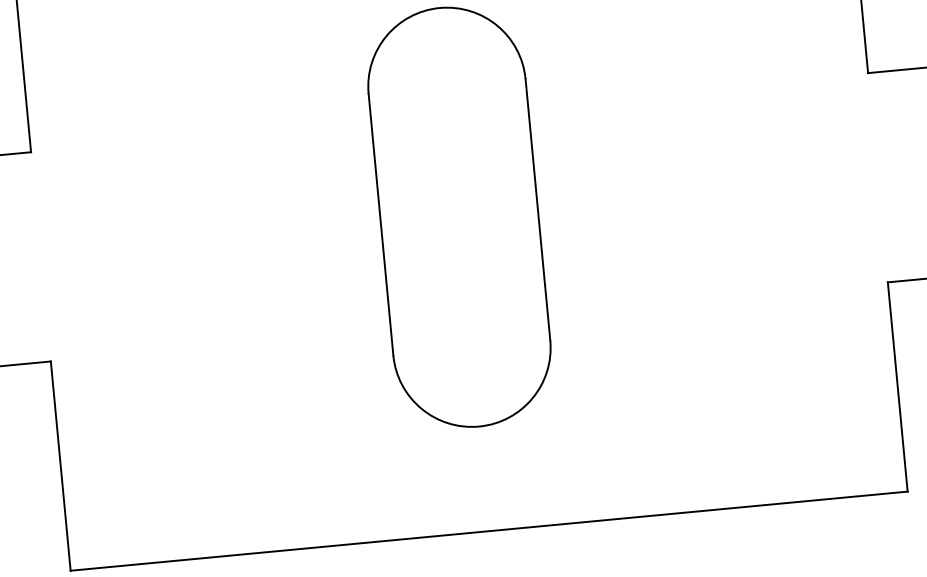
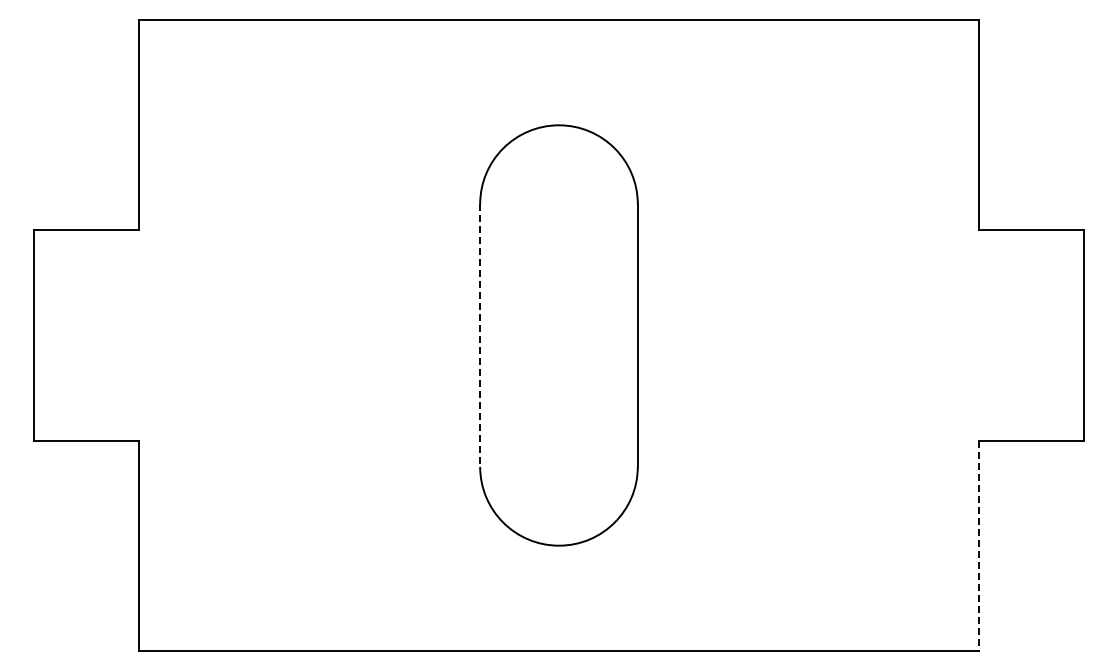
line: (381, 225) -> (480, 336), solid -> dashed
line: (897, 387) -> (979, 546), solid -> dashed

